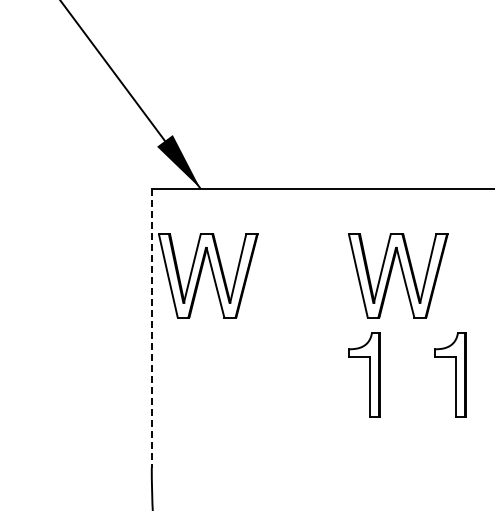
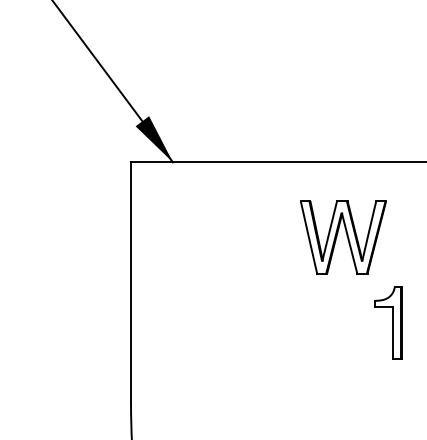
part: (208, 275) -> (179, 237), removed
line: (151, 328) -> (130, 282), dashed -> solid
part: (364, 374) -> (314, 322), removed

